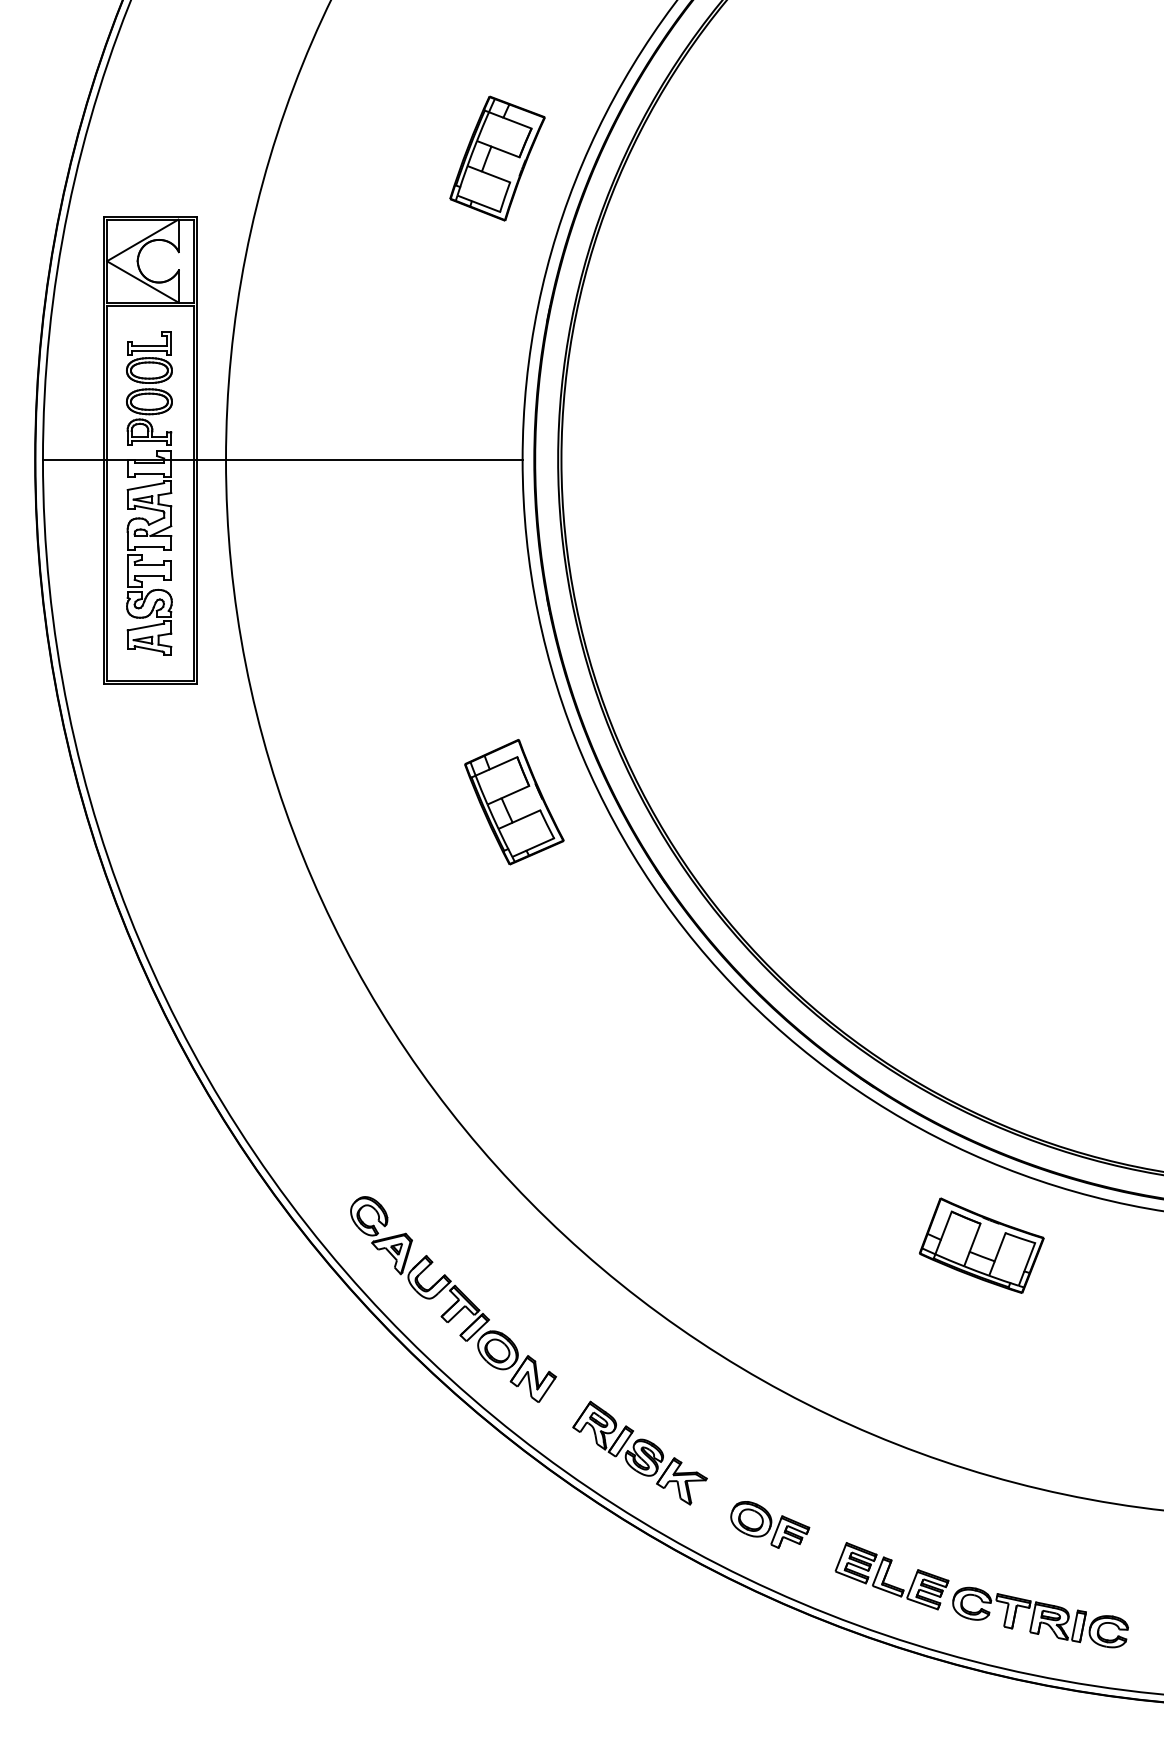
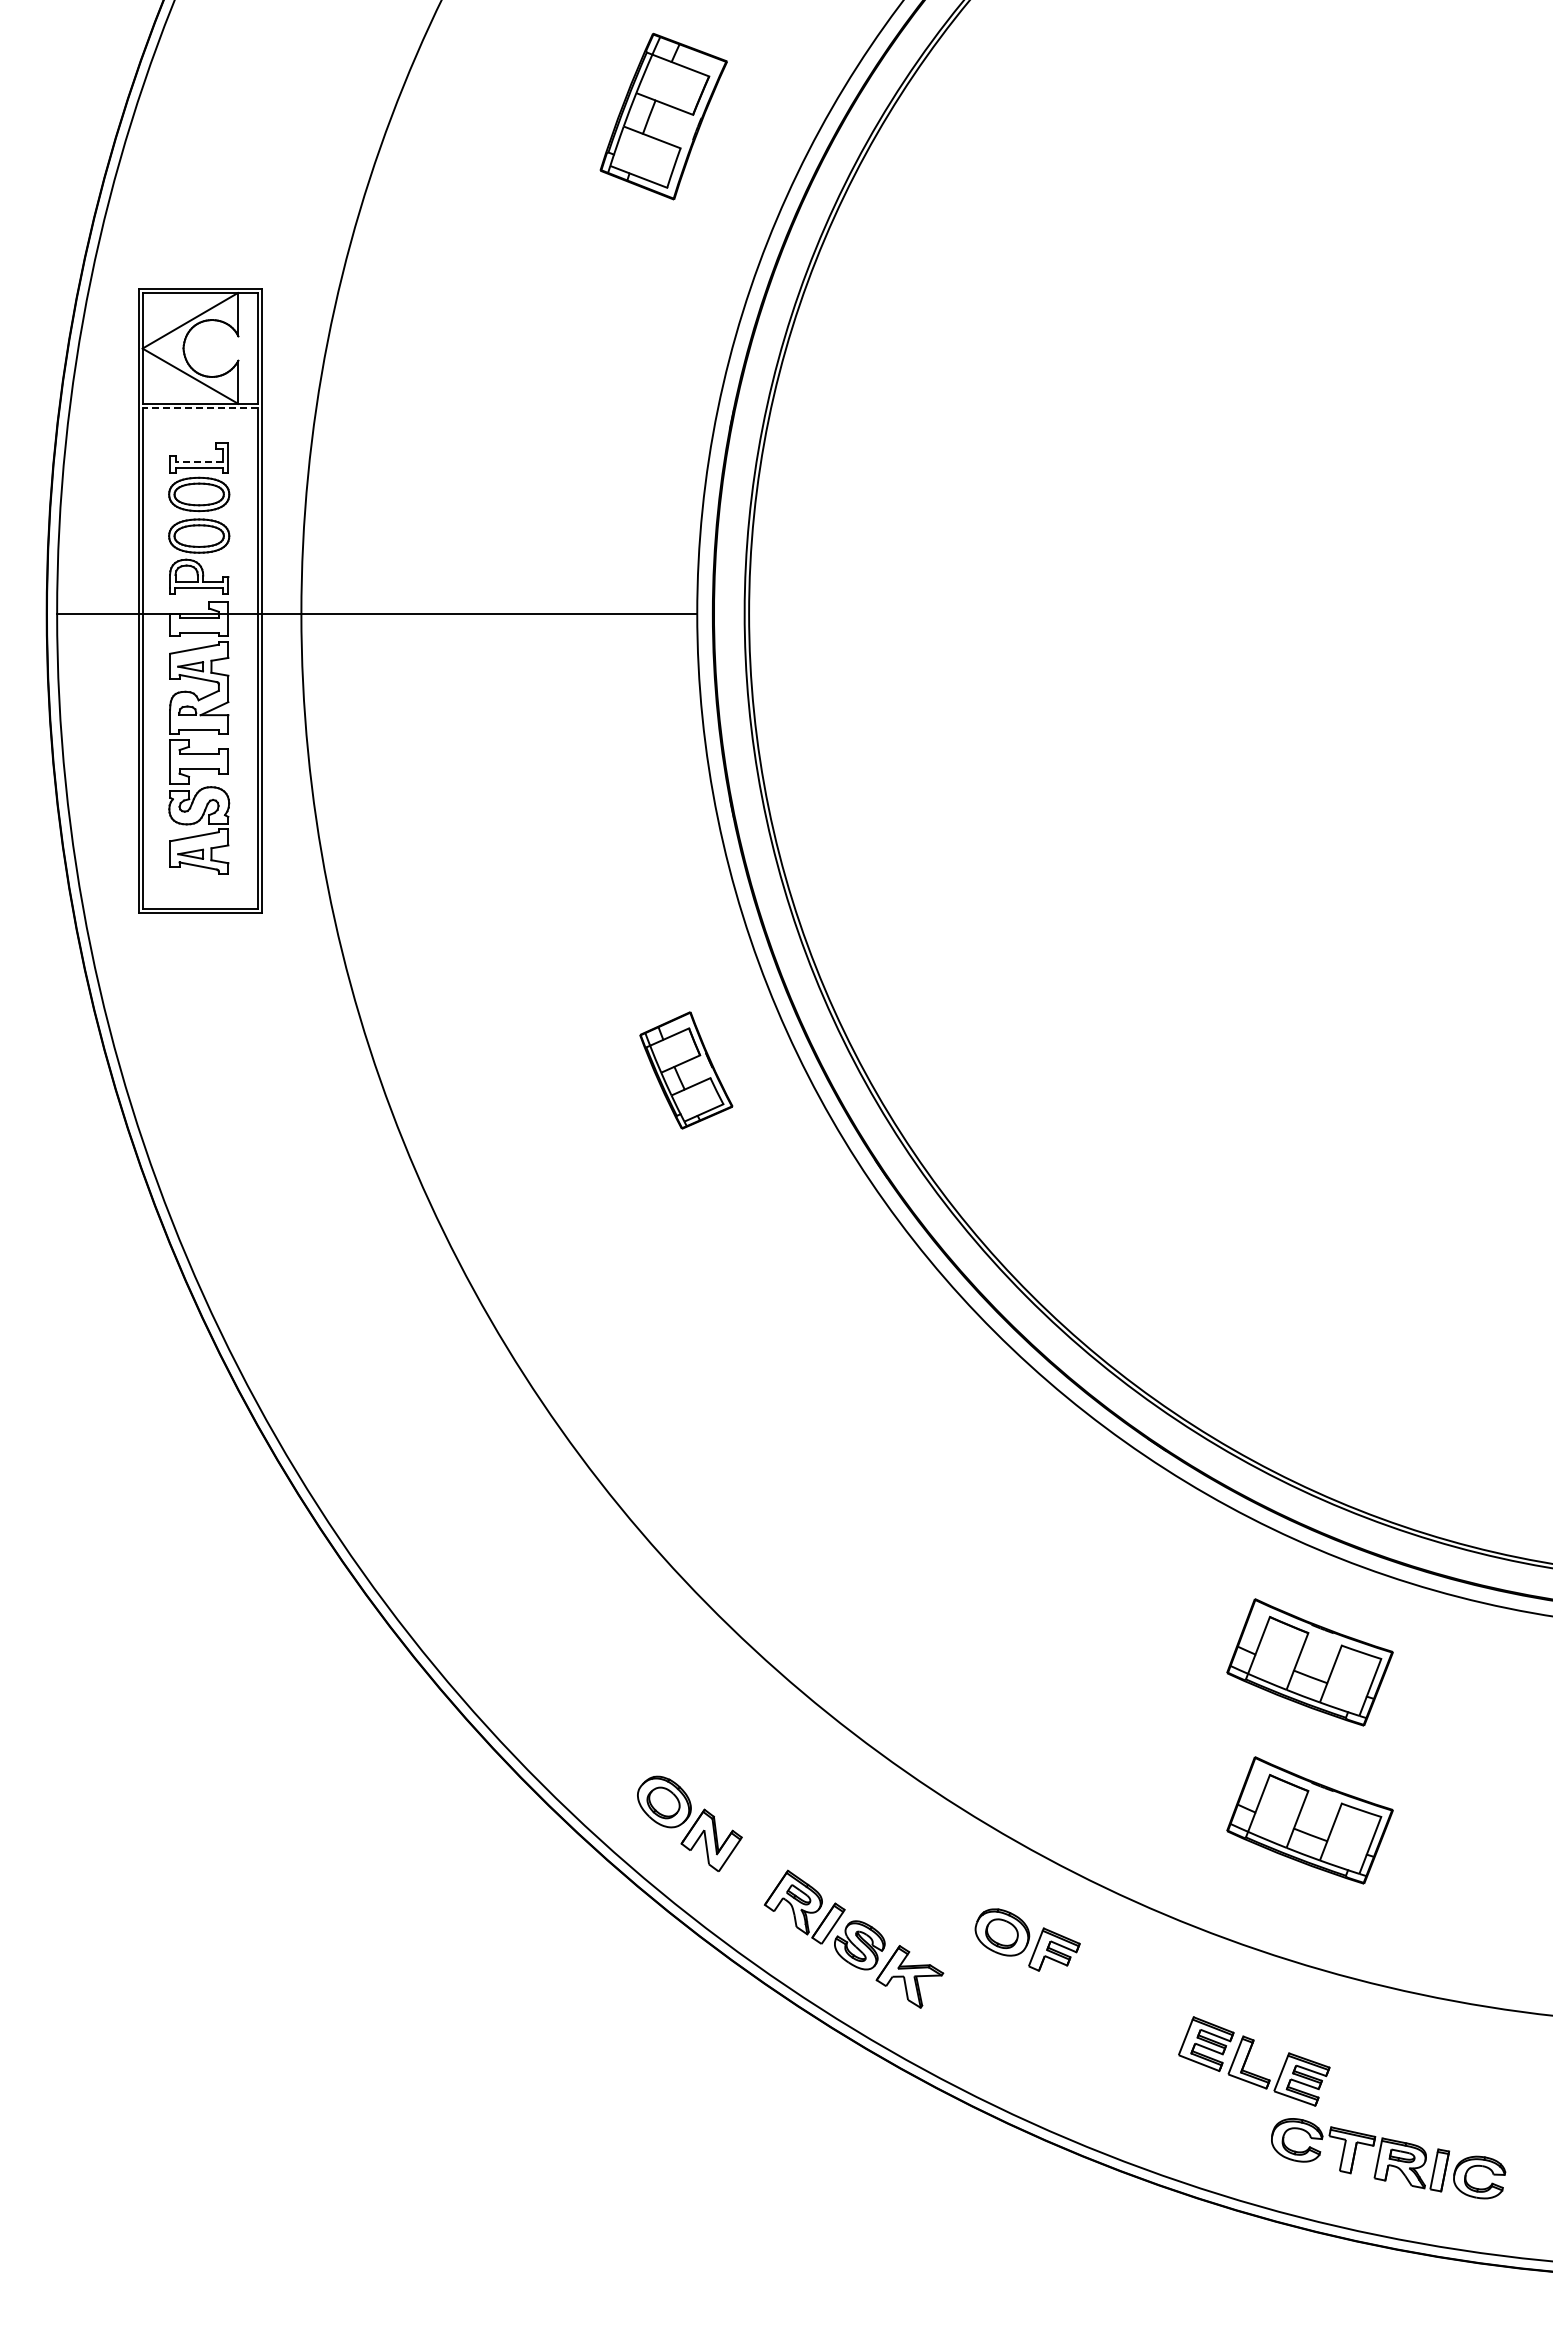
part: (497, 158) -> (663, 116), moved
line: (150, 306) -> (200, 408), solid -> dashed
line: (149, 345) -> (199, 461), solid -> dashed
part: (514, 802) -> (686, 1070), size x0.7
part: (420, 1269) -> (560, 1693), removed
part: (981, 1364) -> (1309, 1820), added
part: (770, 1524) -> (1027, 1939), moved
part: (886, 1574) -> (1247, 2059), moved

